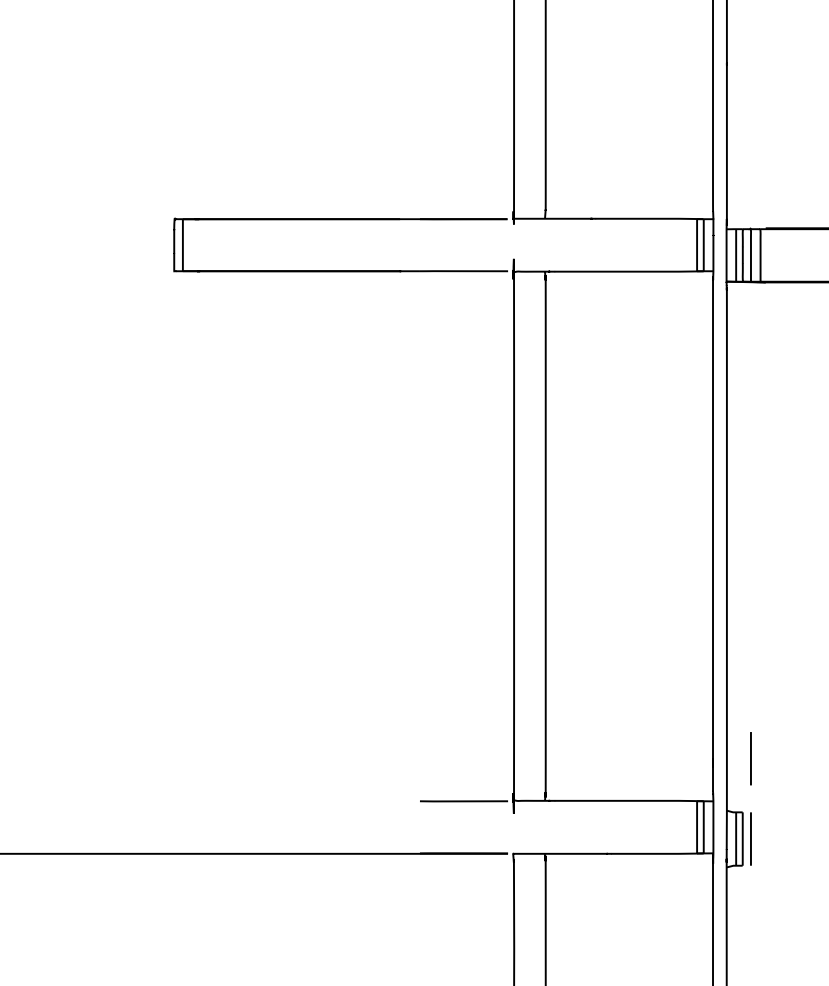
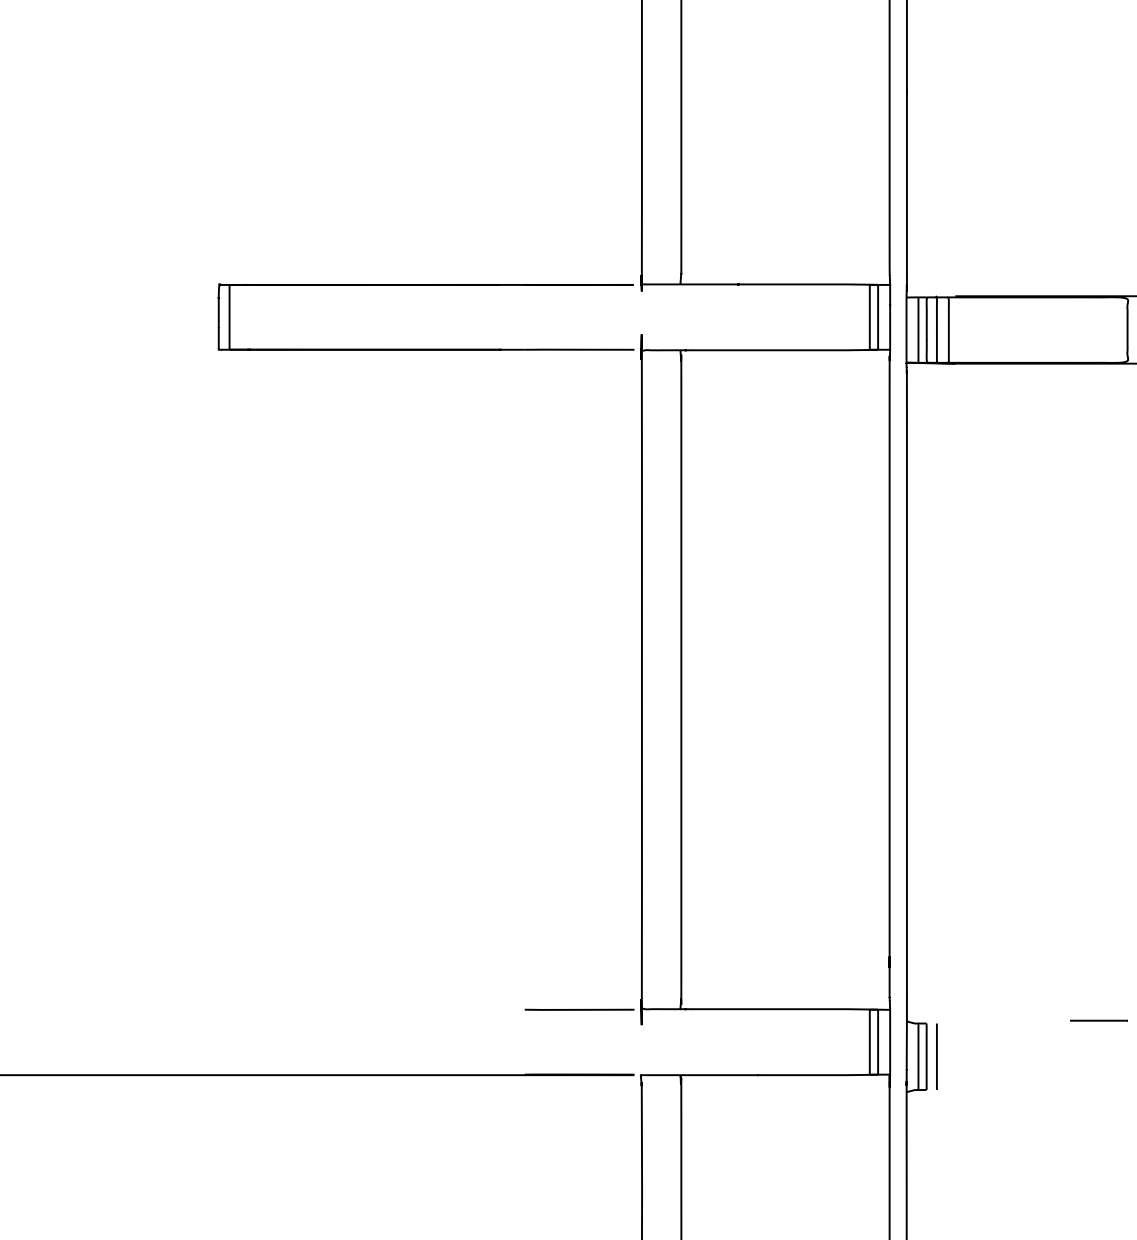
line: (750, 758) -> (936, 956), removed

